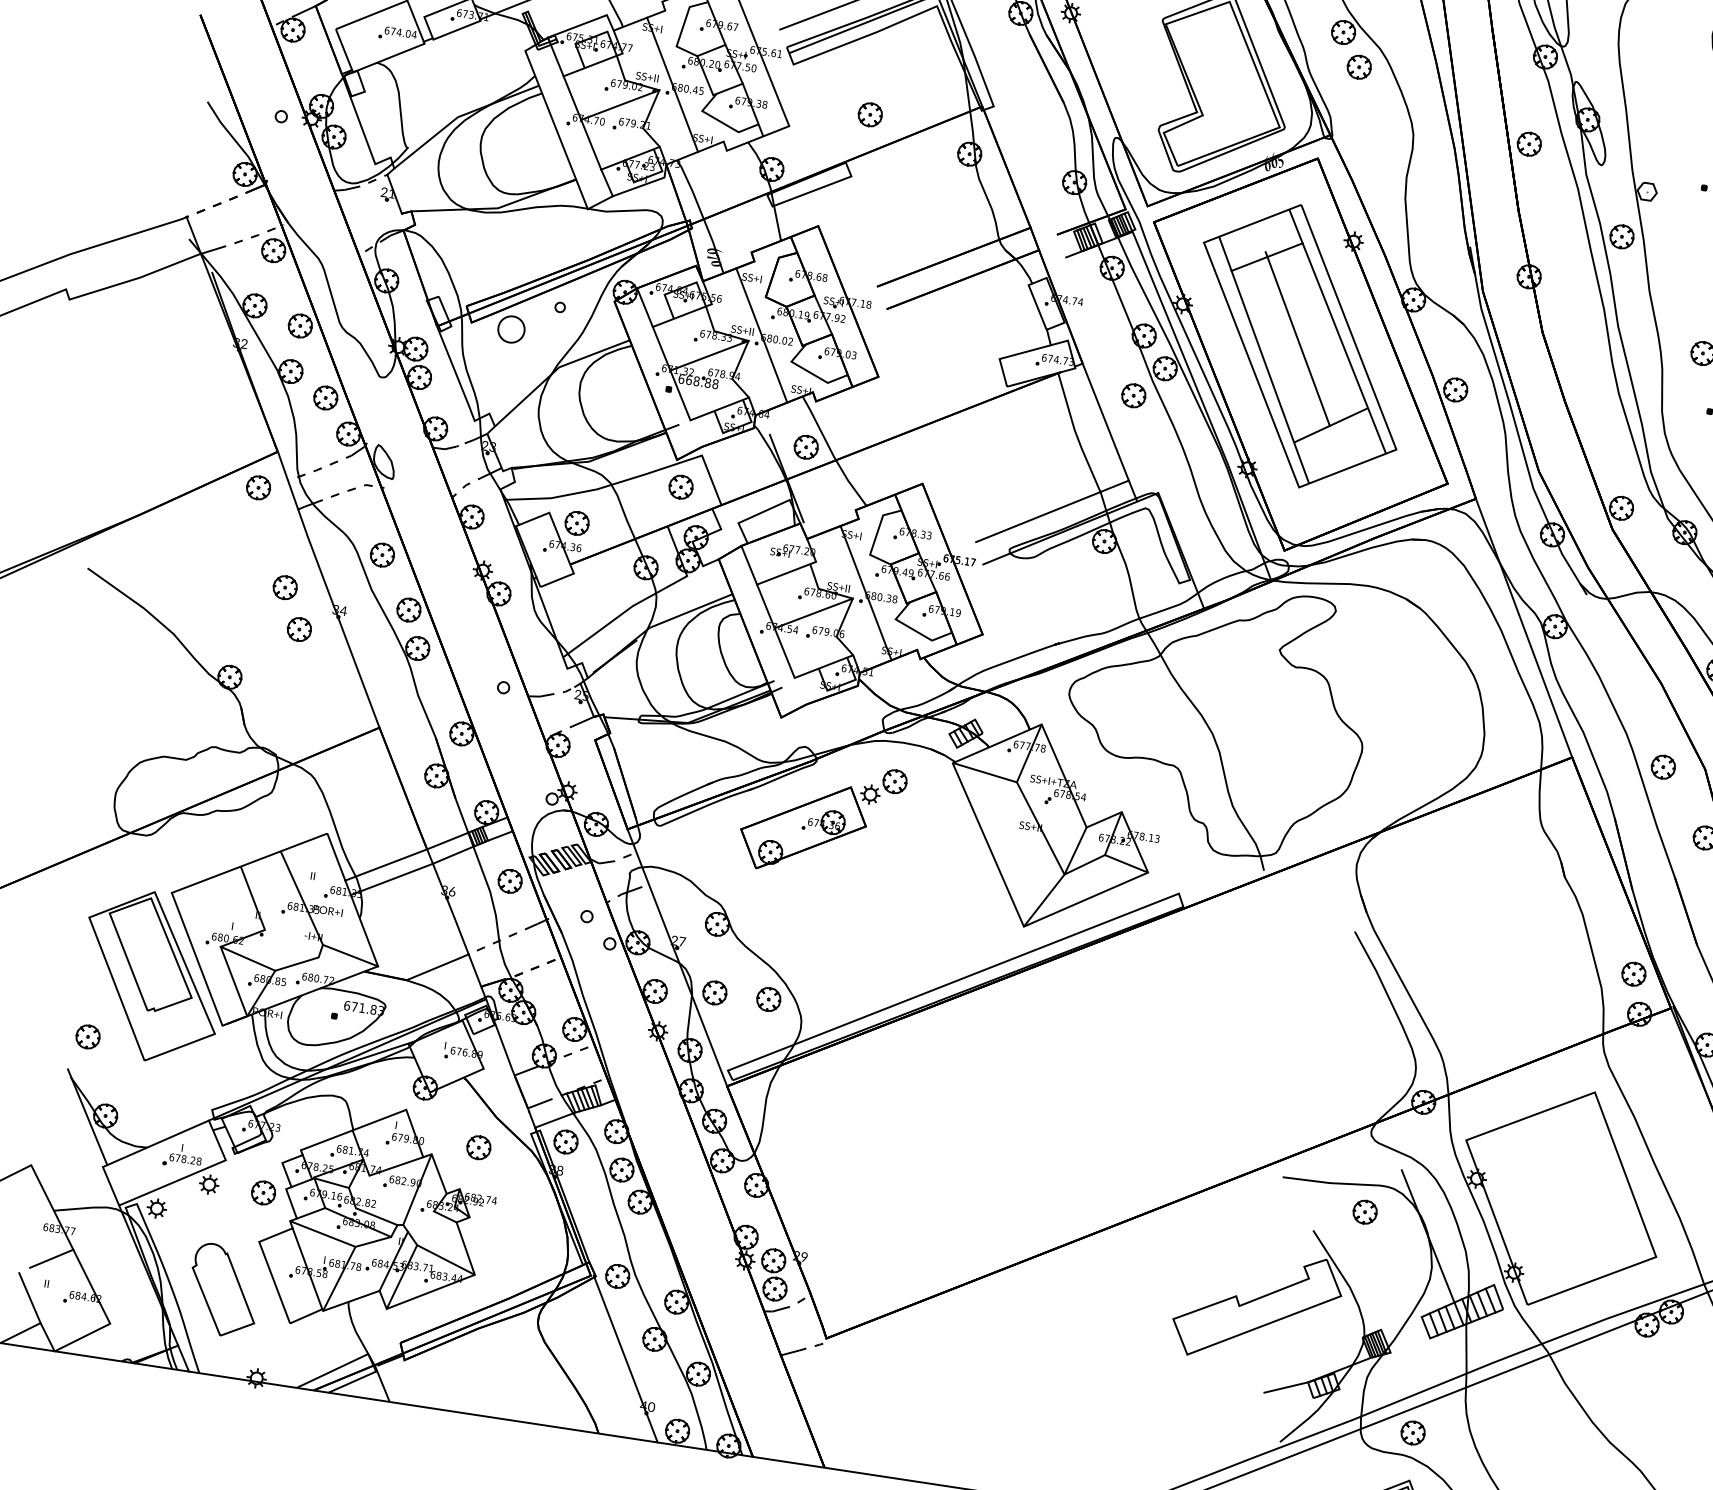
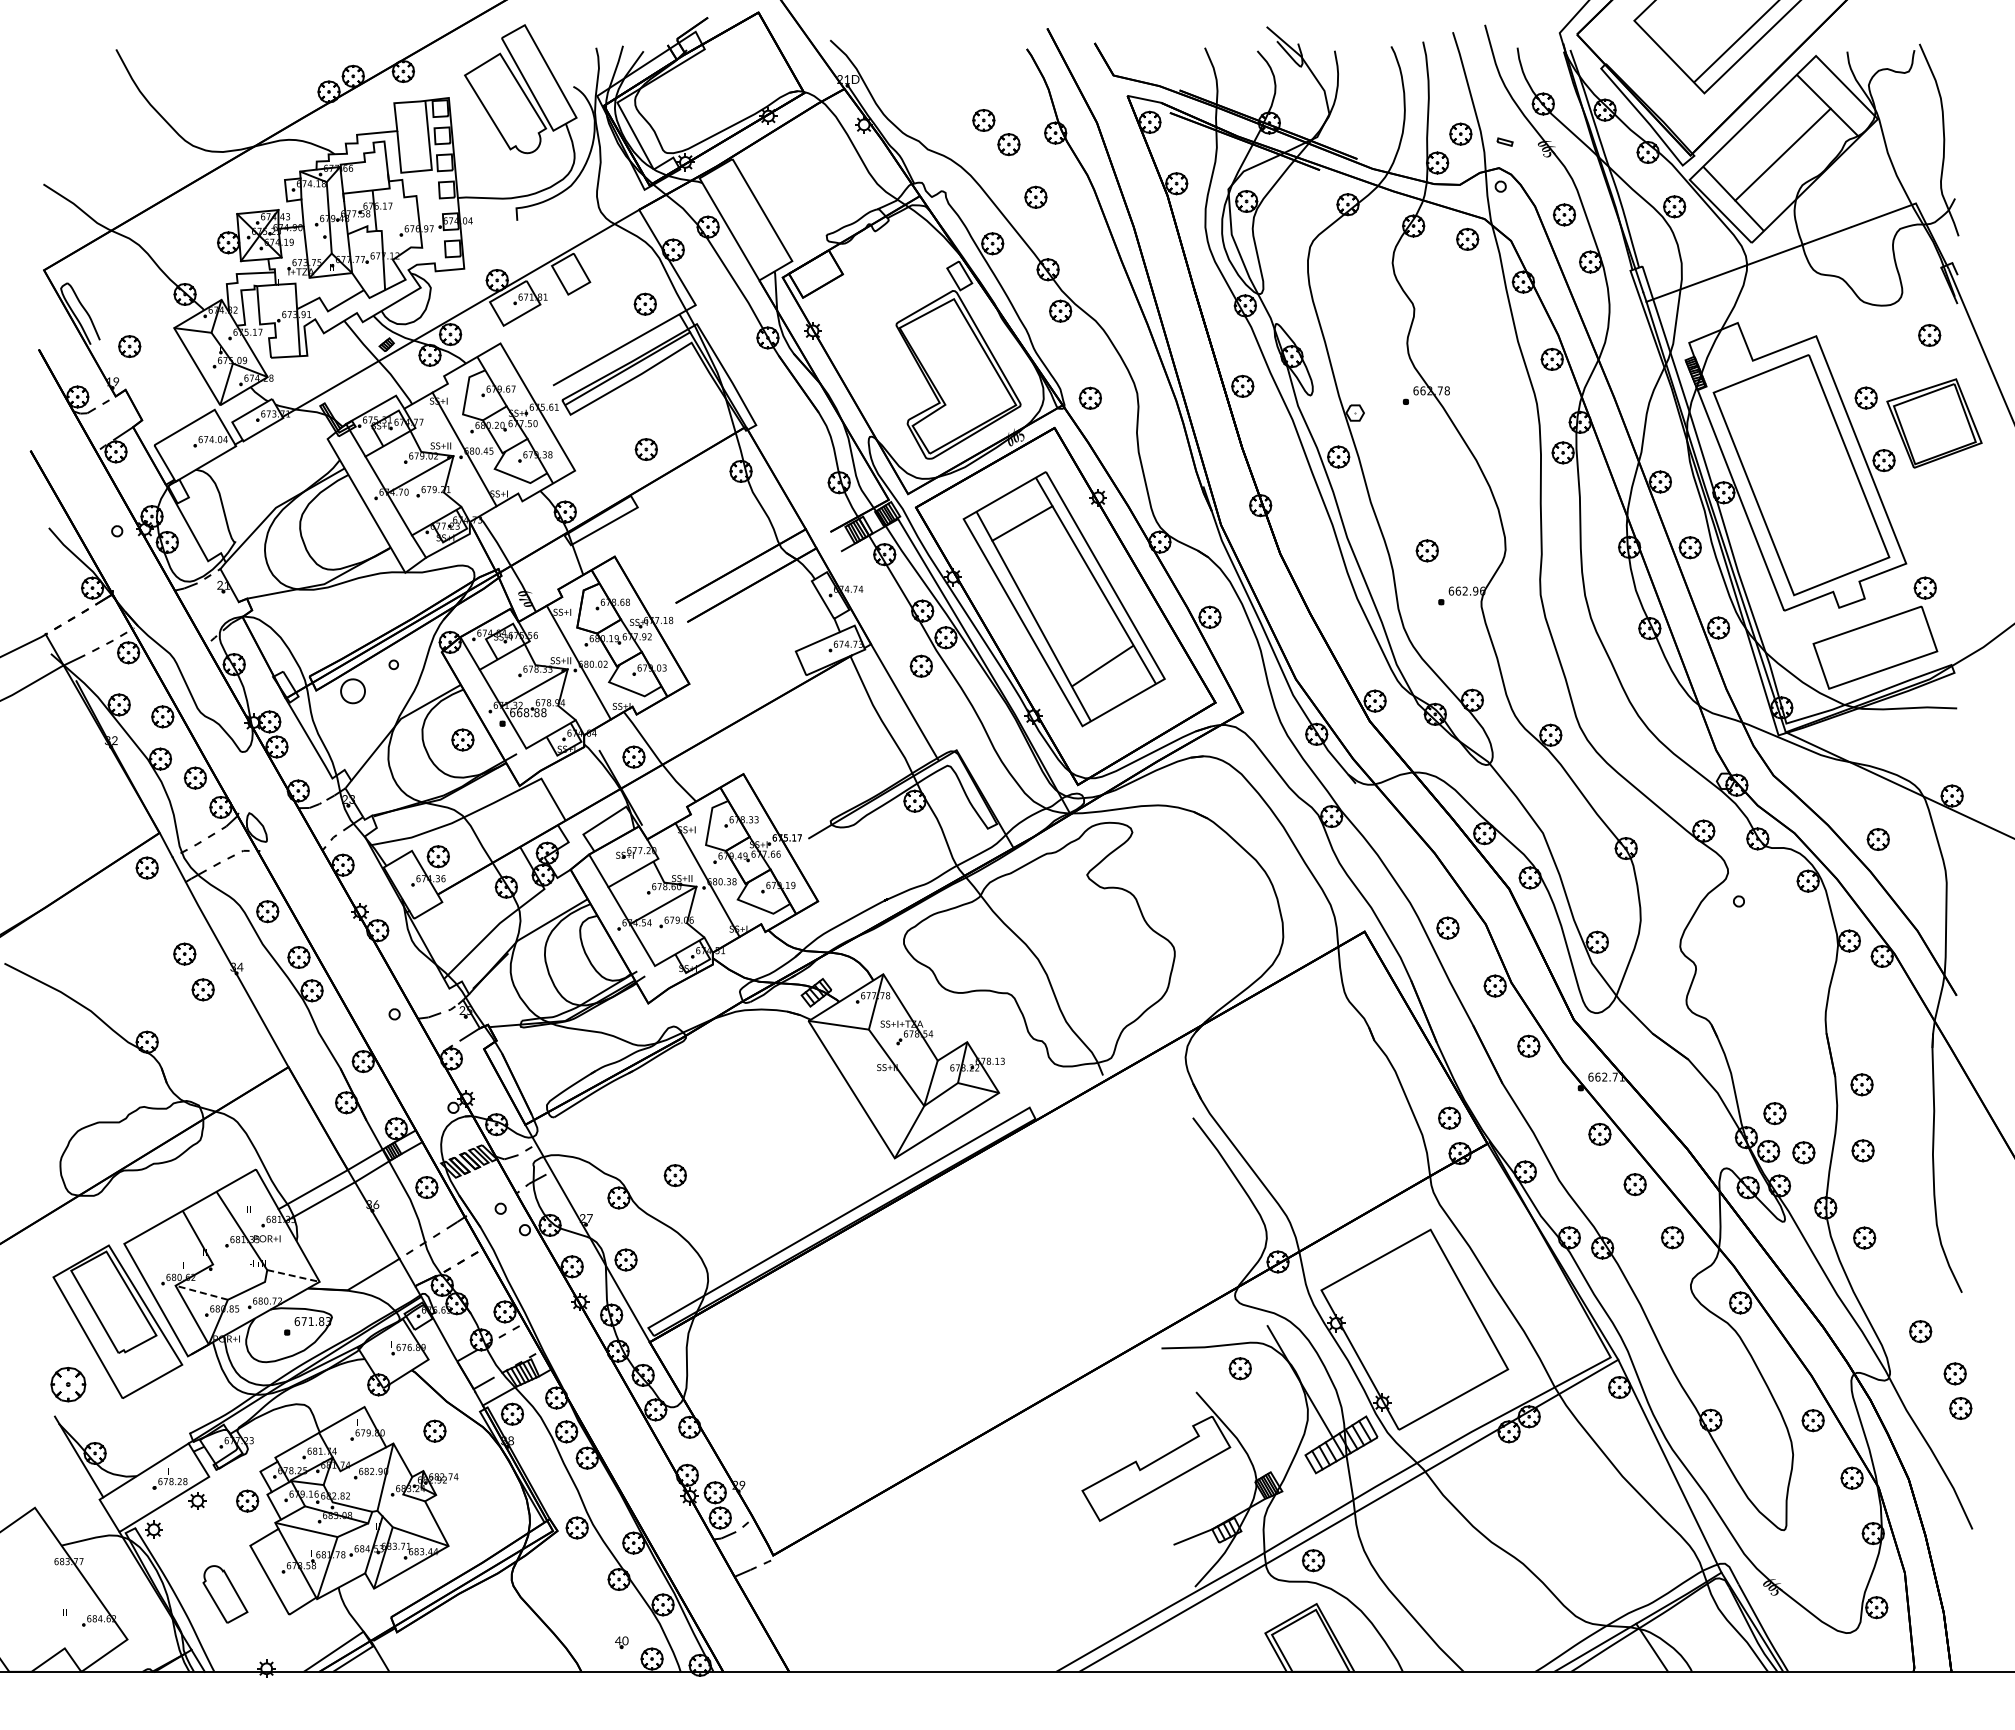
part: (1358, 66) -> (1089, 397), moved
line: (1297, 338) -> (1060, 592), removed
part: (680, 486) -> (462, 739), moved
line: (1051, 511) -> (863, 781), removed
line: (1523, 627) -> (1303, 821), removed
part: (821, 818) -> (698, 1088), removed
line: (350, 955) -> (293, 1275), solid -> dashed
line: (247, 958) -> (201, 1292), solid -> dashed
part: (767, 999) -> (674, 1175), moved
part: (87, 1036) -> (68, 1384), size x1.6
line: (50, 1259) -> (65, 1589), removed
part: (224, 1290) -> (225, 1594), size x0.7
line: (29, 1298) -> (51, 1627), removed
line: (625, 1358) -> (595, 1600), removed

